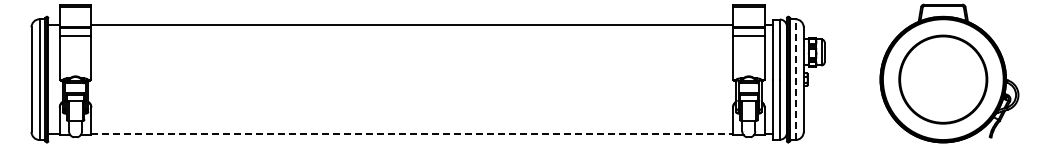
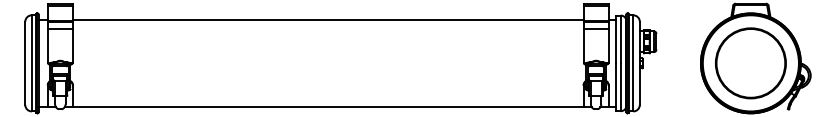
line: (795, 79) -> (633, 63), dashed -> solid
line: (412, 134) -> (328, 107), dashed -> solid

